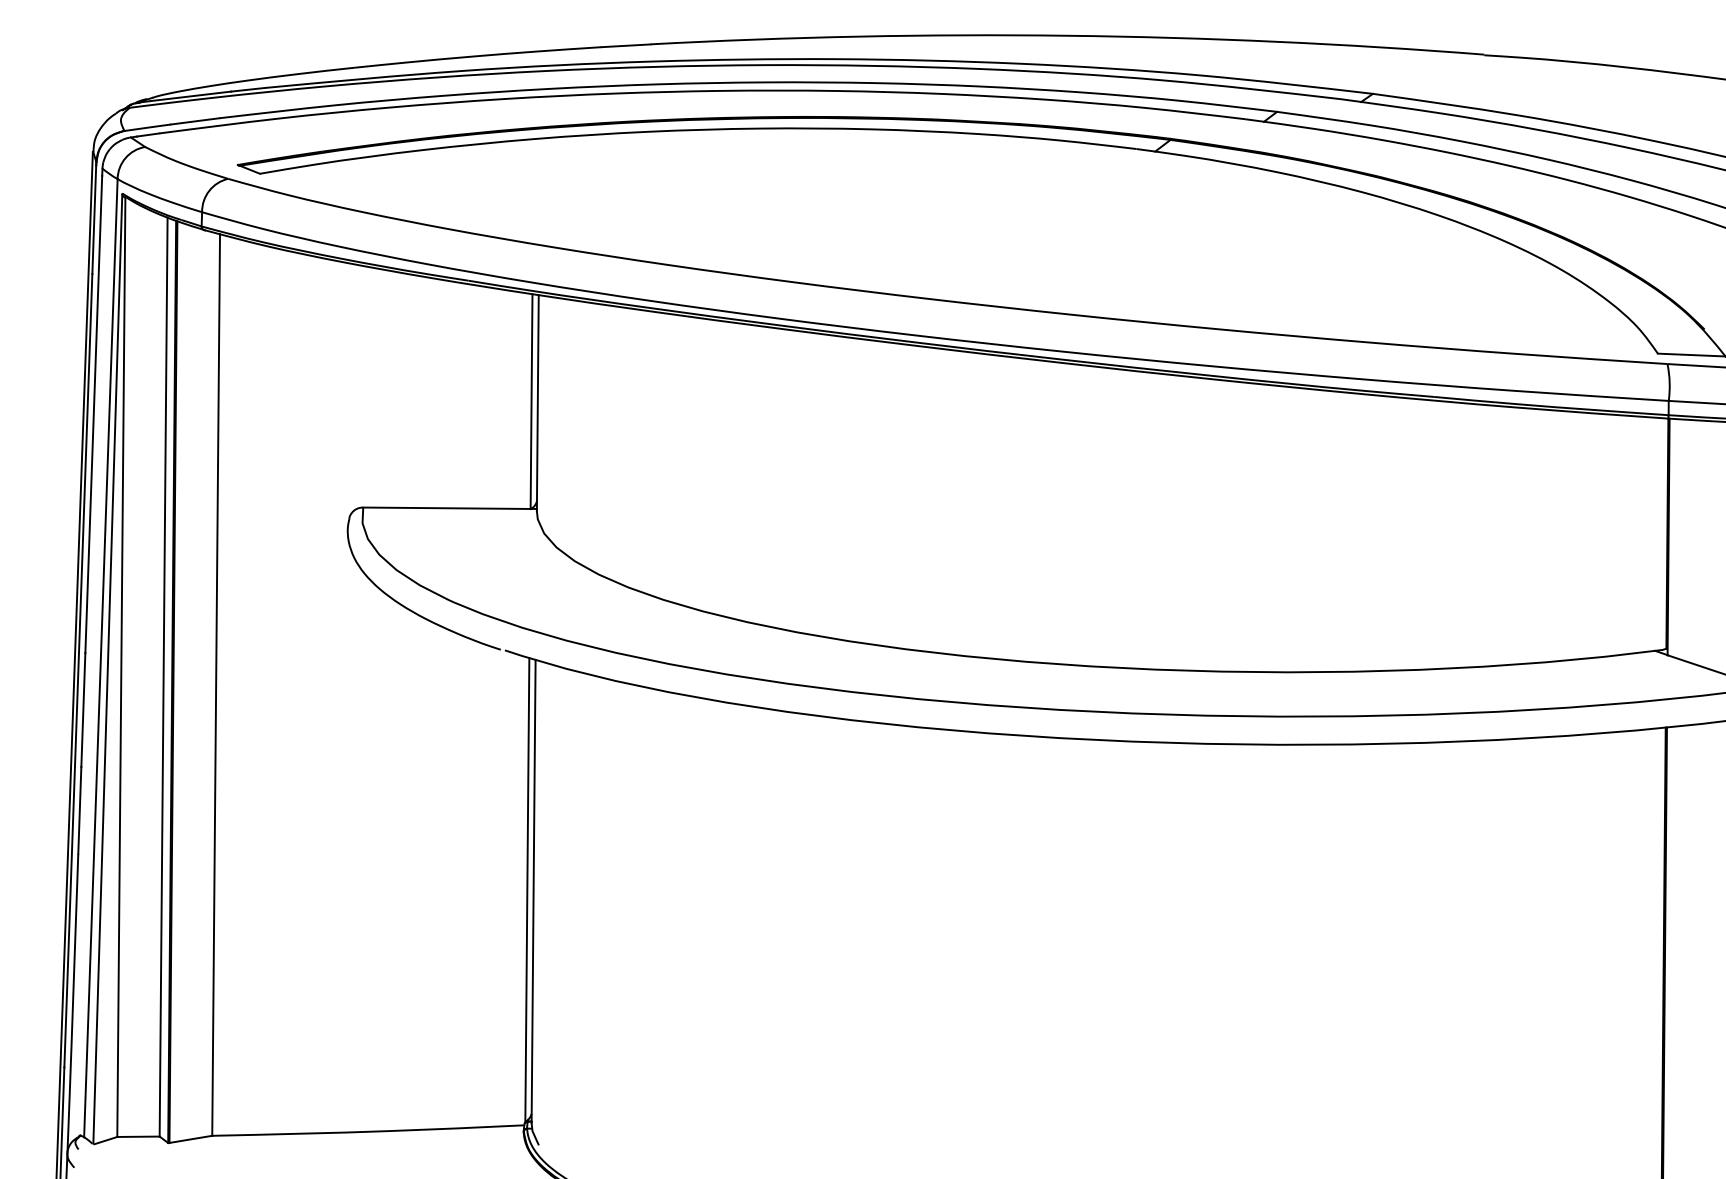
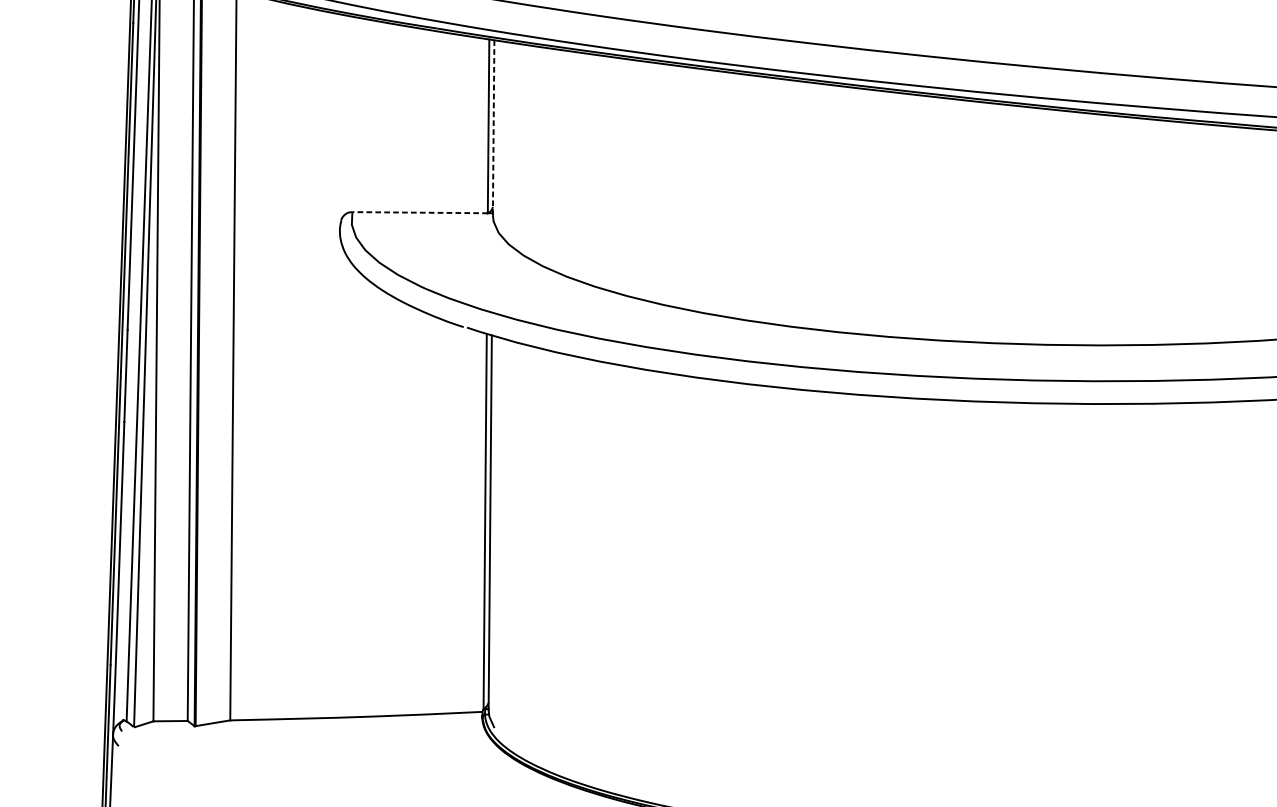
line: (537, 403) -> (493, 127), solid -> dashed
line: (446, 508) -> (419, 212), solid -> dashed

